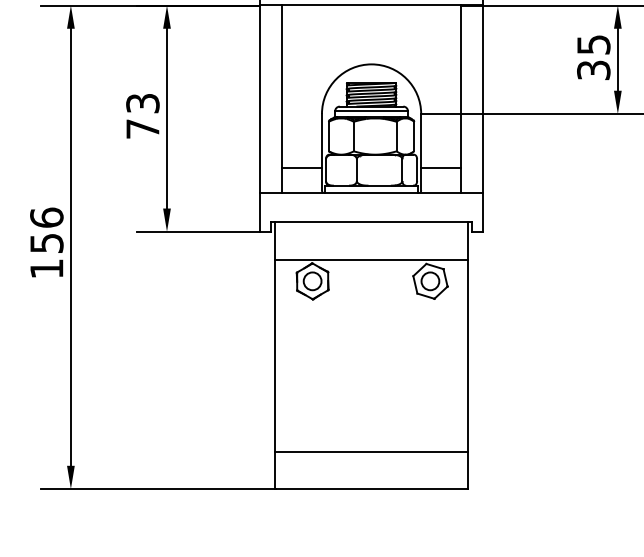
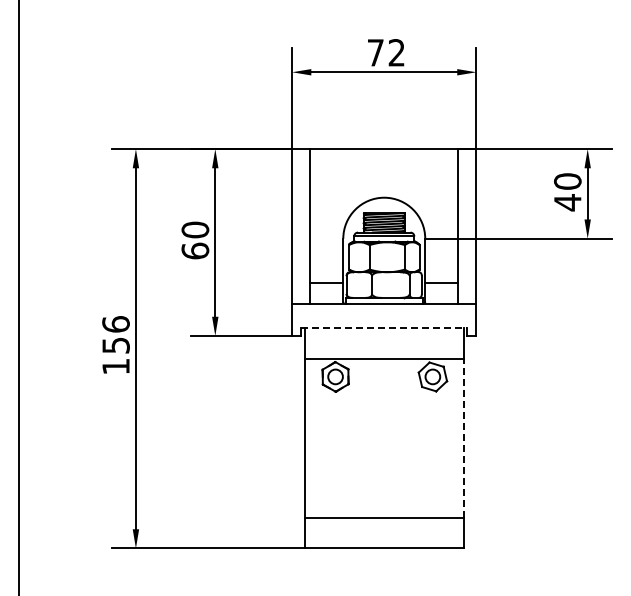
text: (593, 58) -> (567, 192), 35 -> 40
text: (143, 116) -> (195, 240), 73 -> 60
line: (371, 222) -> (384, 328), solid -> dashed
line: (467, 354) -> (463, 437), solid -> dashed

